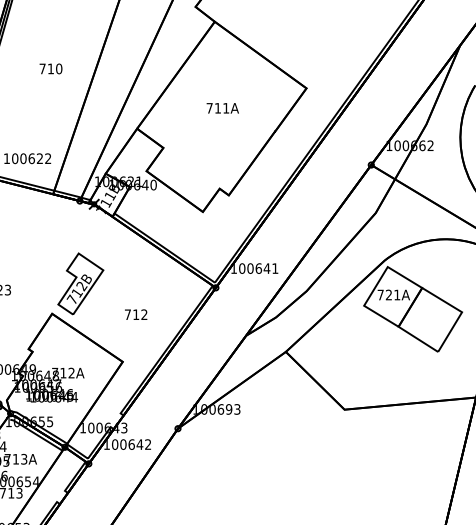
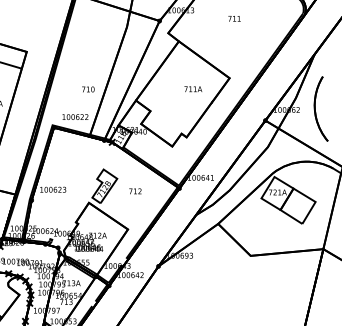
text: (51, 68) -> (88, 89), moved
text: (223, 108) -> (193, 89), moved
text: (136, 314) -> (135, 191), moved

